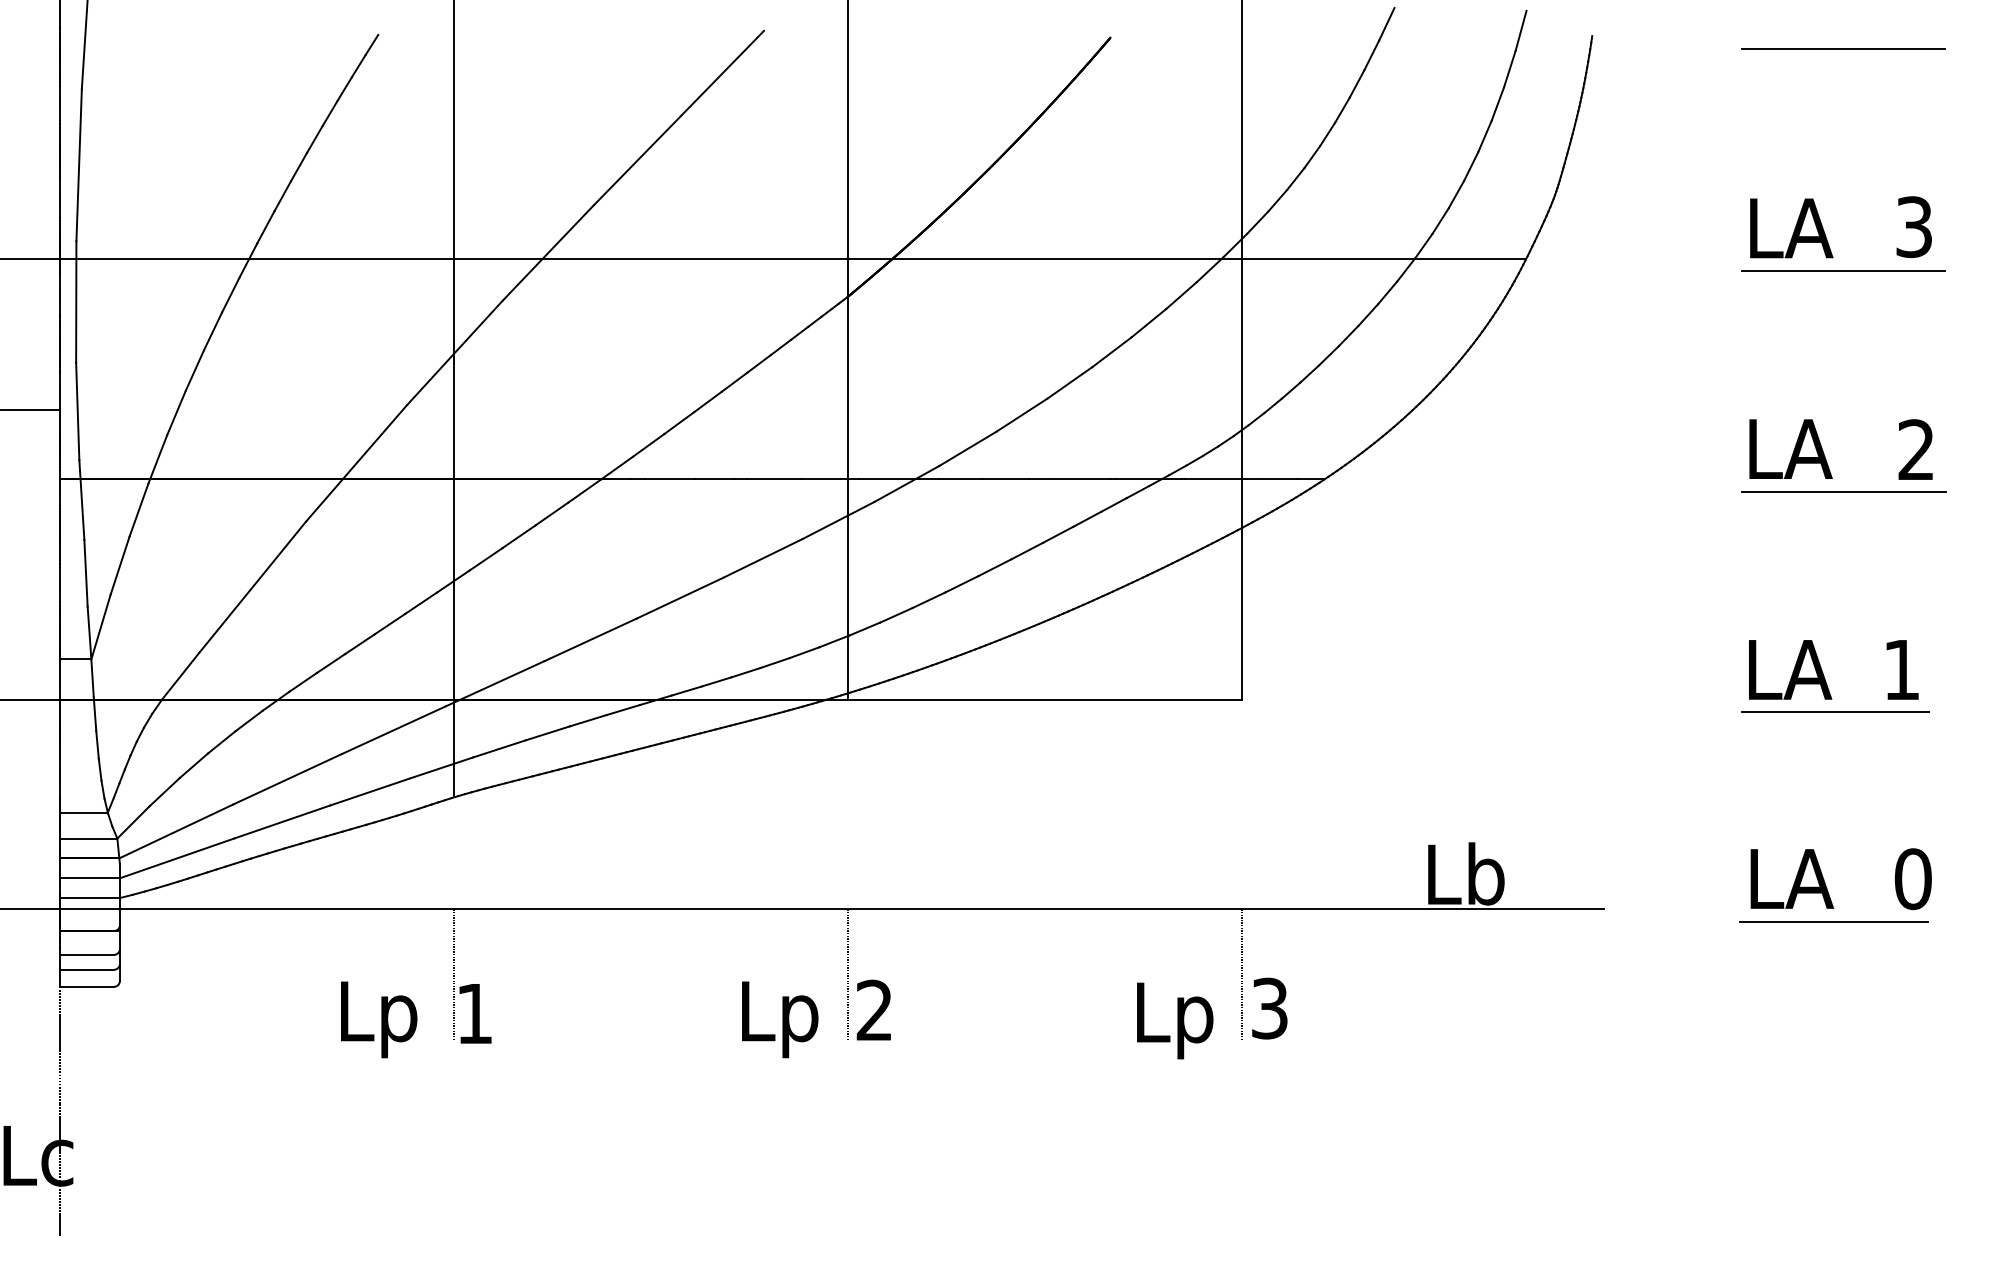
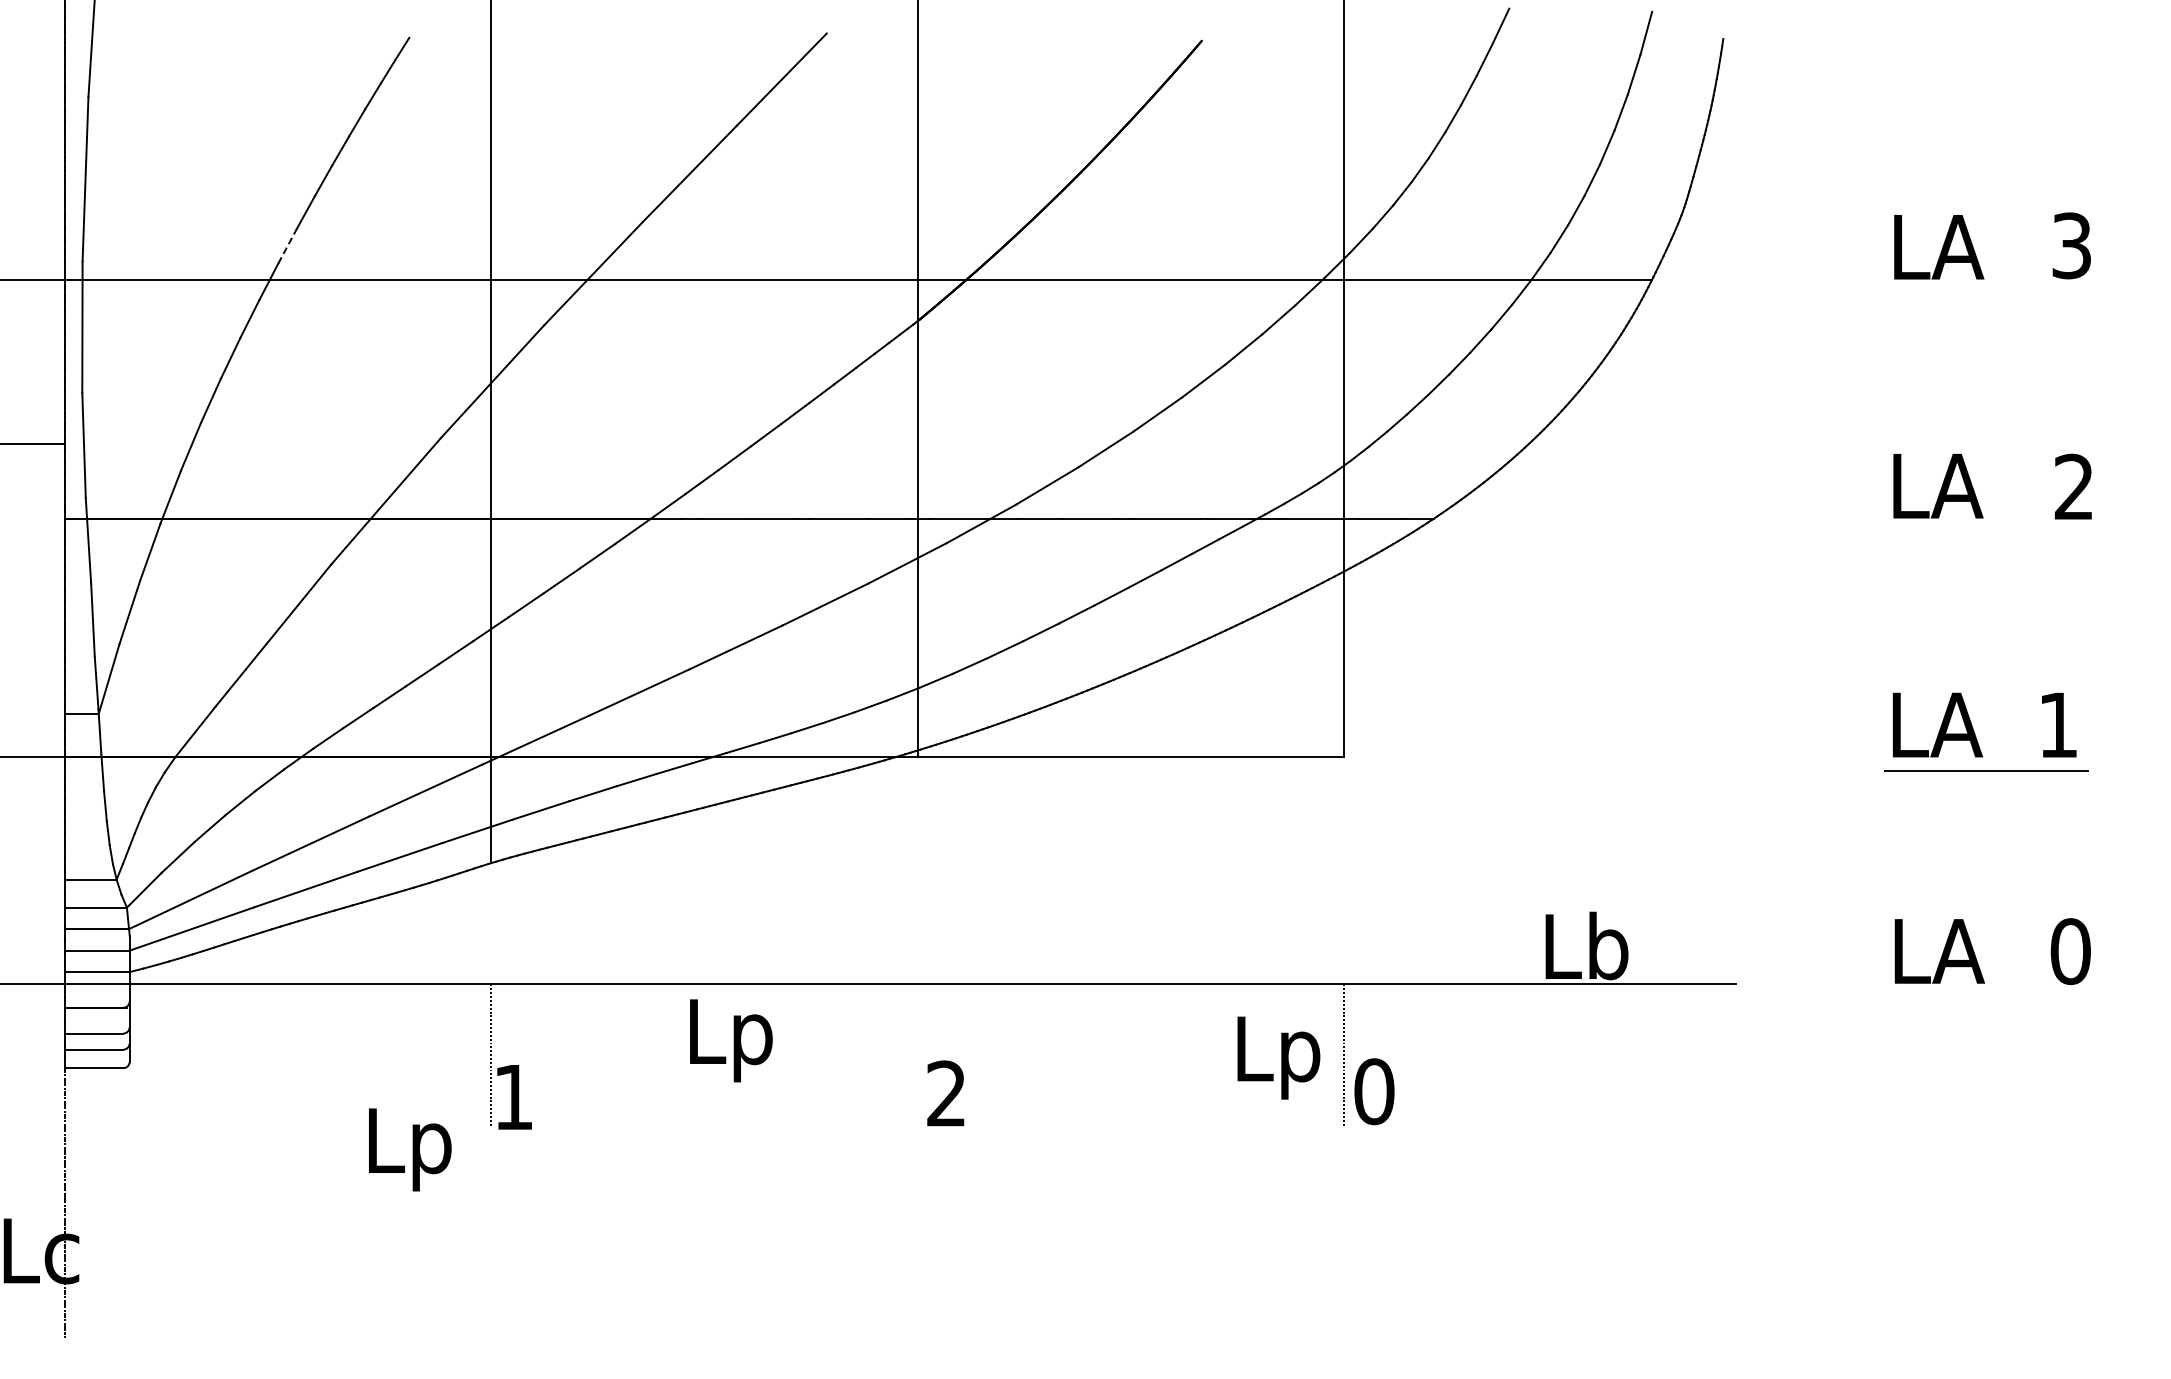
line: (1842, 48) -> (1994, 52), removed
line: (265, 227) -> (287, 246), solid -> dashed
line: (1843, 271) -> (1995, 293), removed
line: (1843, 491) -> (1995, 532), removed
line: (1833, 921) -> (1984, 997), removed
line: (847, 975) -> (917, 1055), removed
text: (1270, 1008) -> (1374, 1091), 3 -> 0
text: (379, 1019) -> (410, 1149), moved
text: (780, 1019) -> (731, 1040), moved
text: (1174, 1020) -> (1278, 1057), moved

